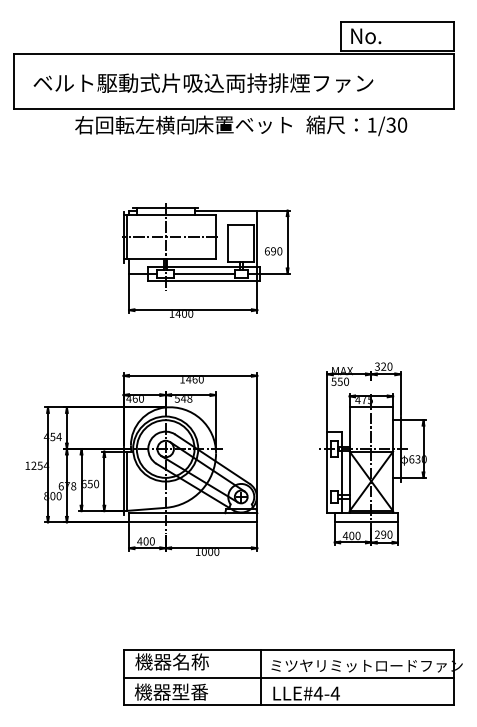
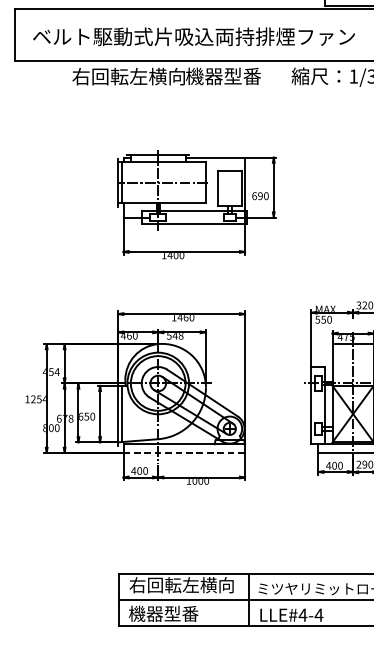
text: (243, 124) -> (231, 75), 床置ベット -> 機器型番
line: (203, 273) -> (194, 217), removed
line: (193, 522) -> (184, 453), solid -> dashed
text: (190, 661) -> (181, 584), 機器名称 -> 右回転左横向

